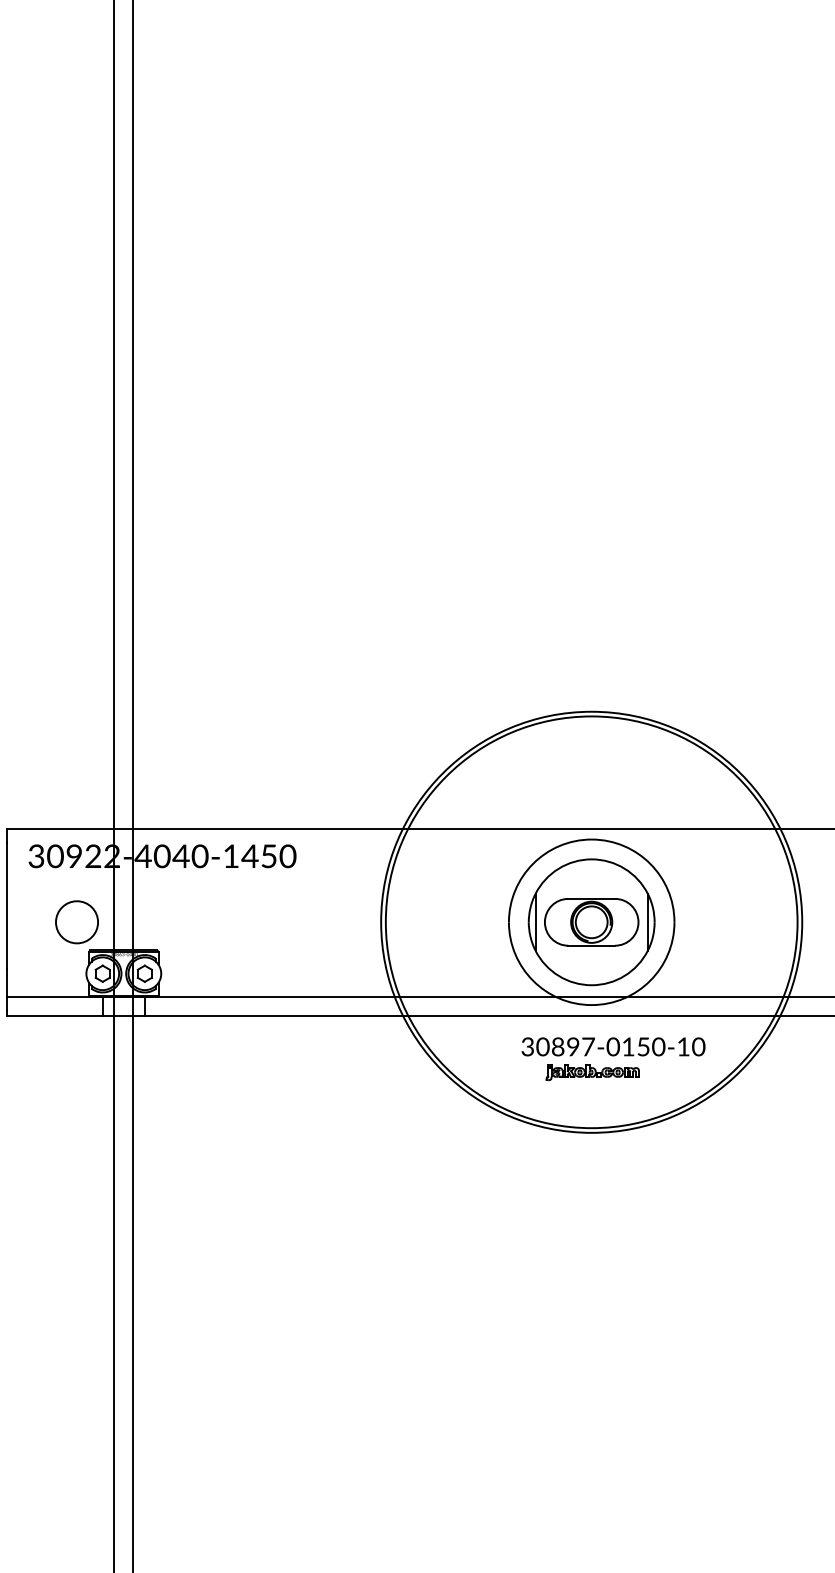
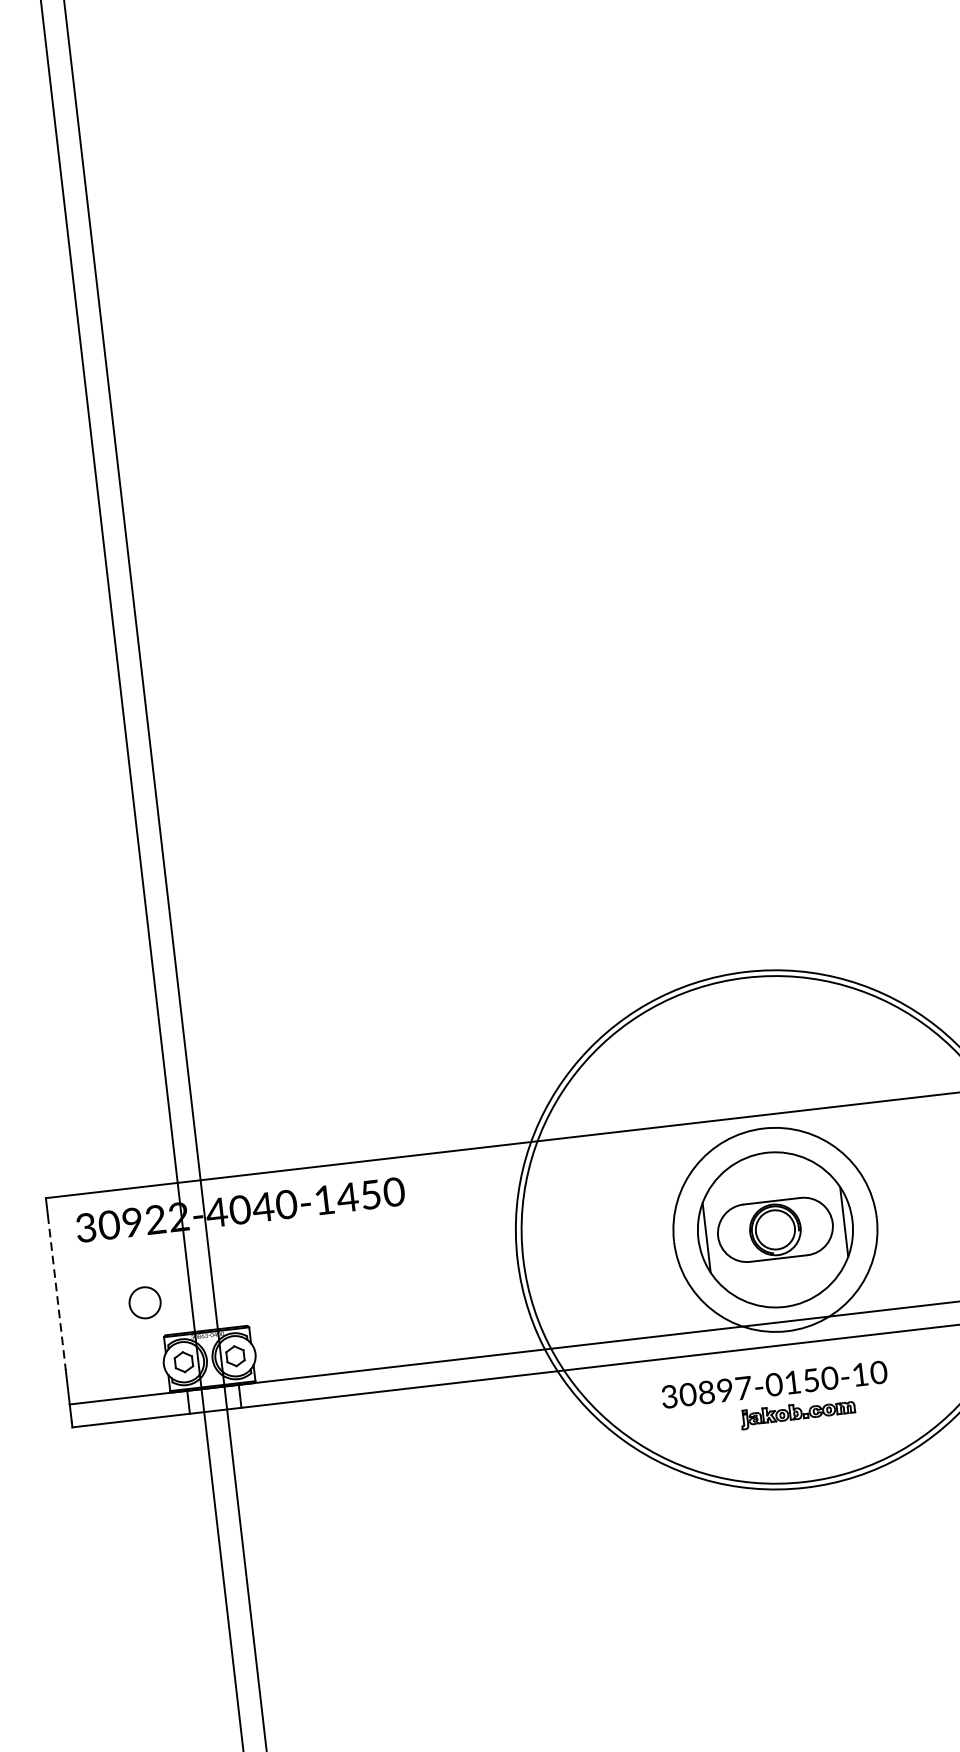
line: (6, 906) -> (56, 1293), solid -> dashed
circle: (76, 922) -> (144, 1303), size x0.6
text: (613, 1046) -> (774, 1384), moved

